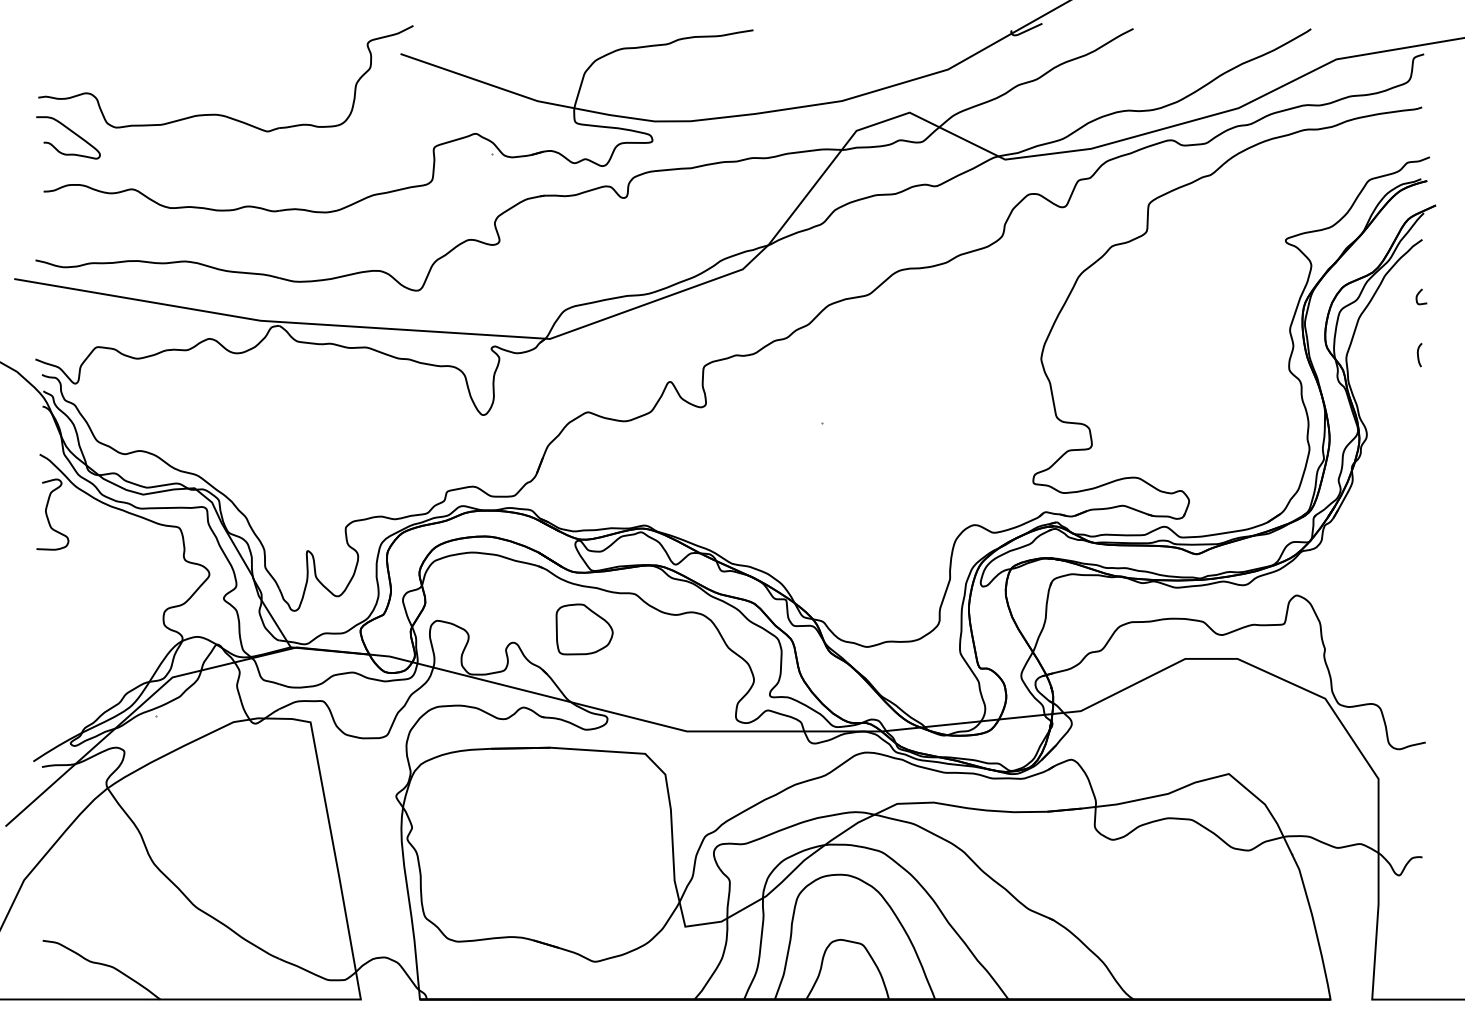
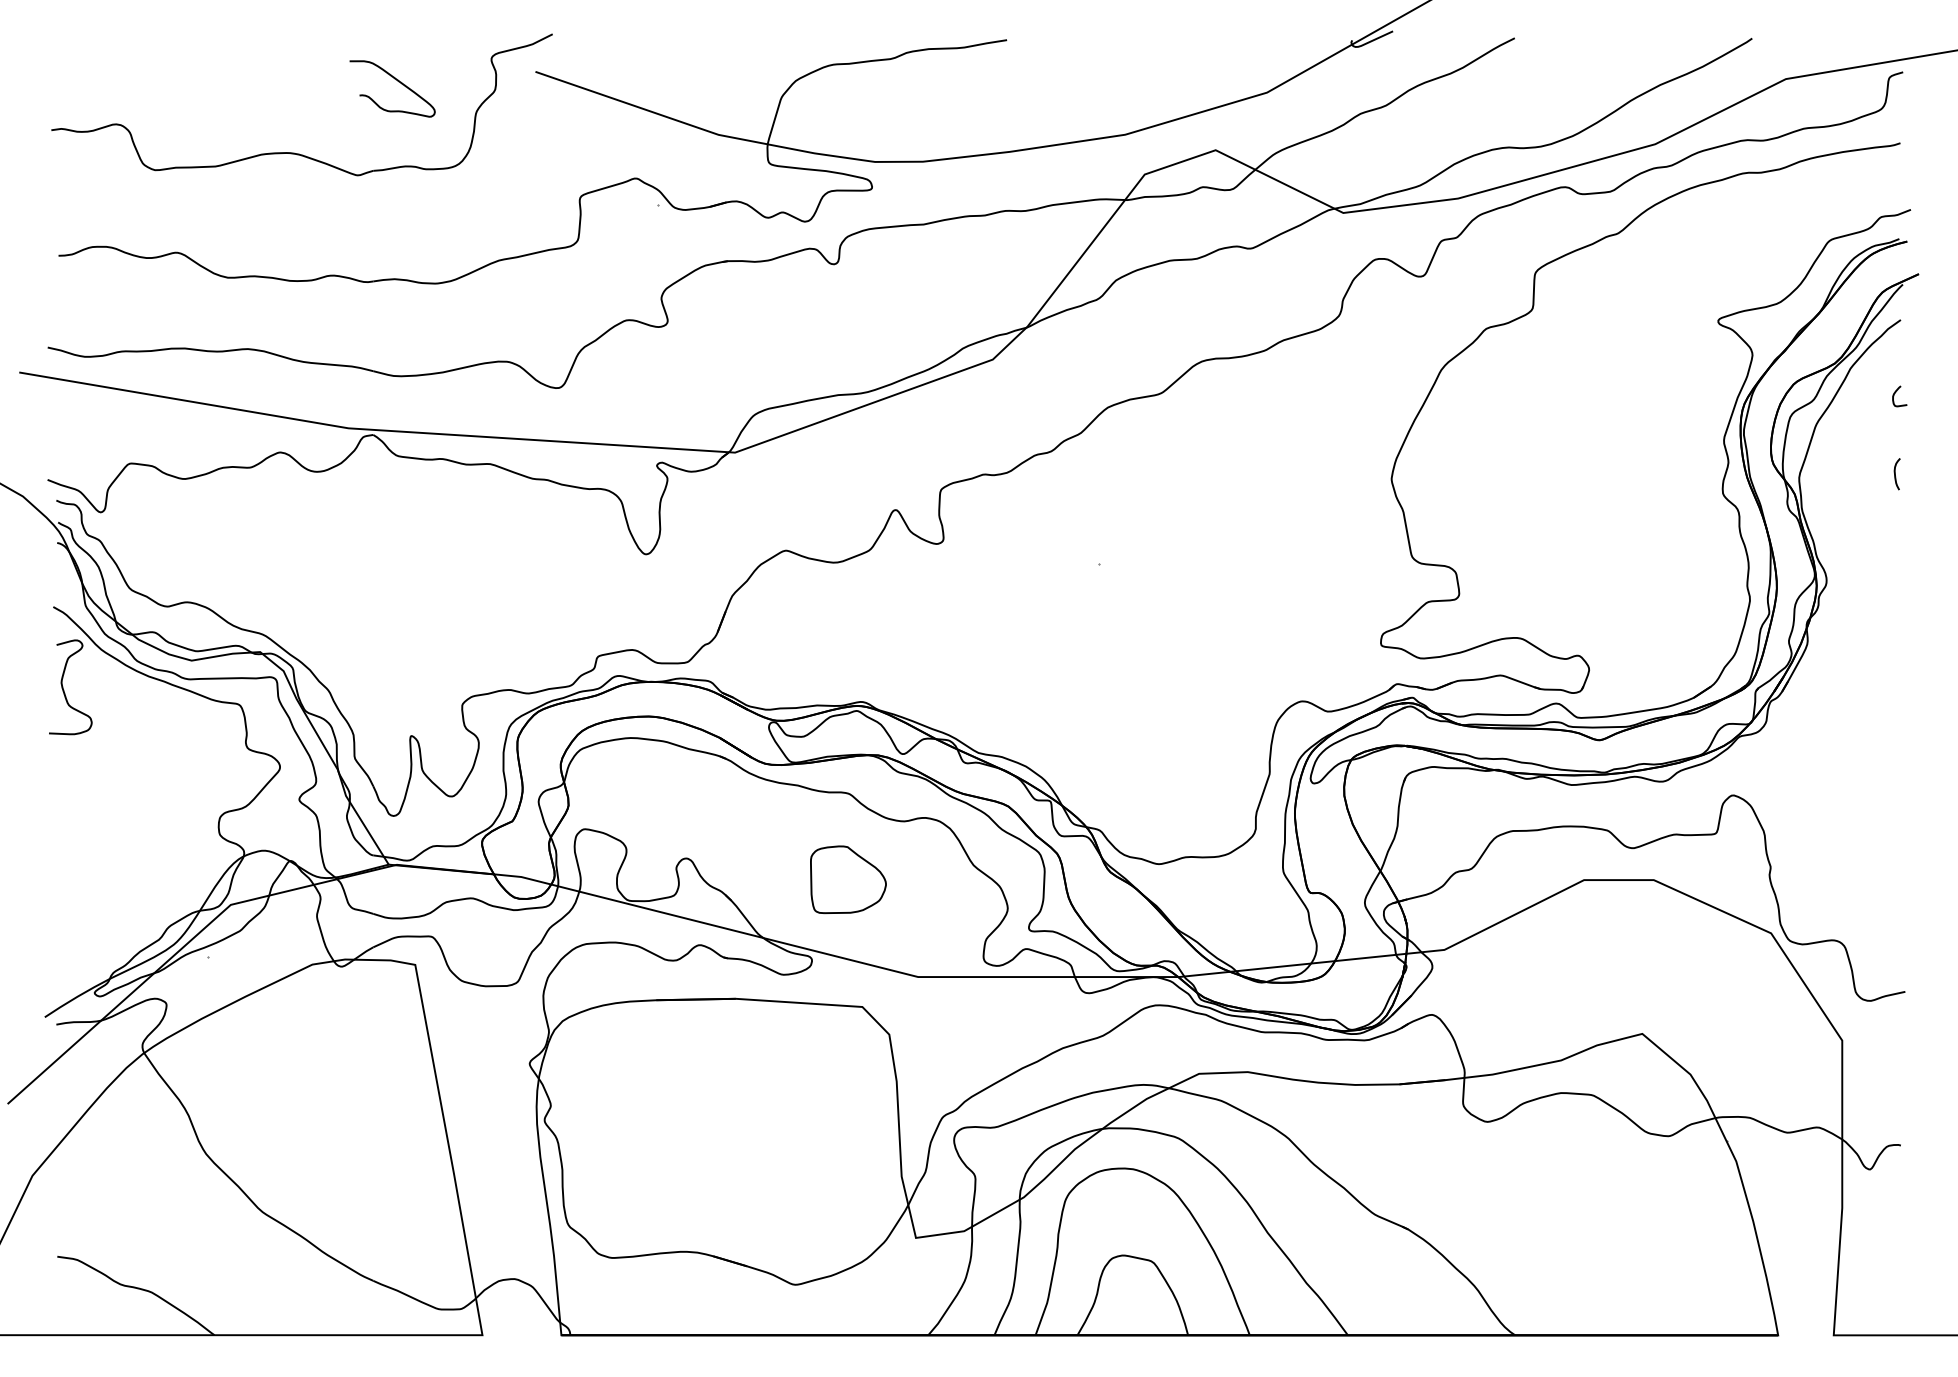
curve: (72, 133) -> (398, 82), moved
part: (584, 629) -> (848, 879), moved

